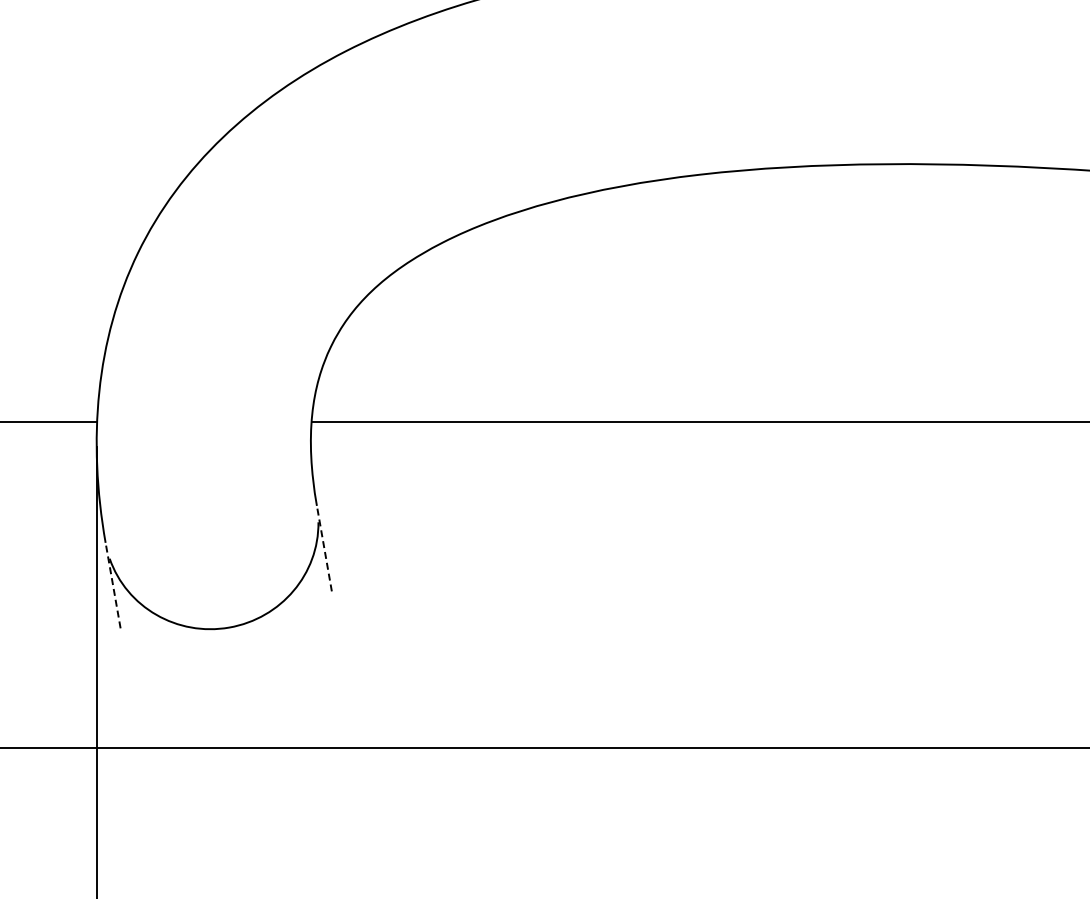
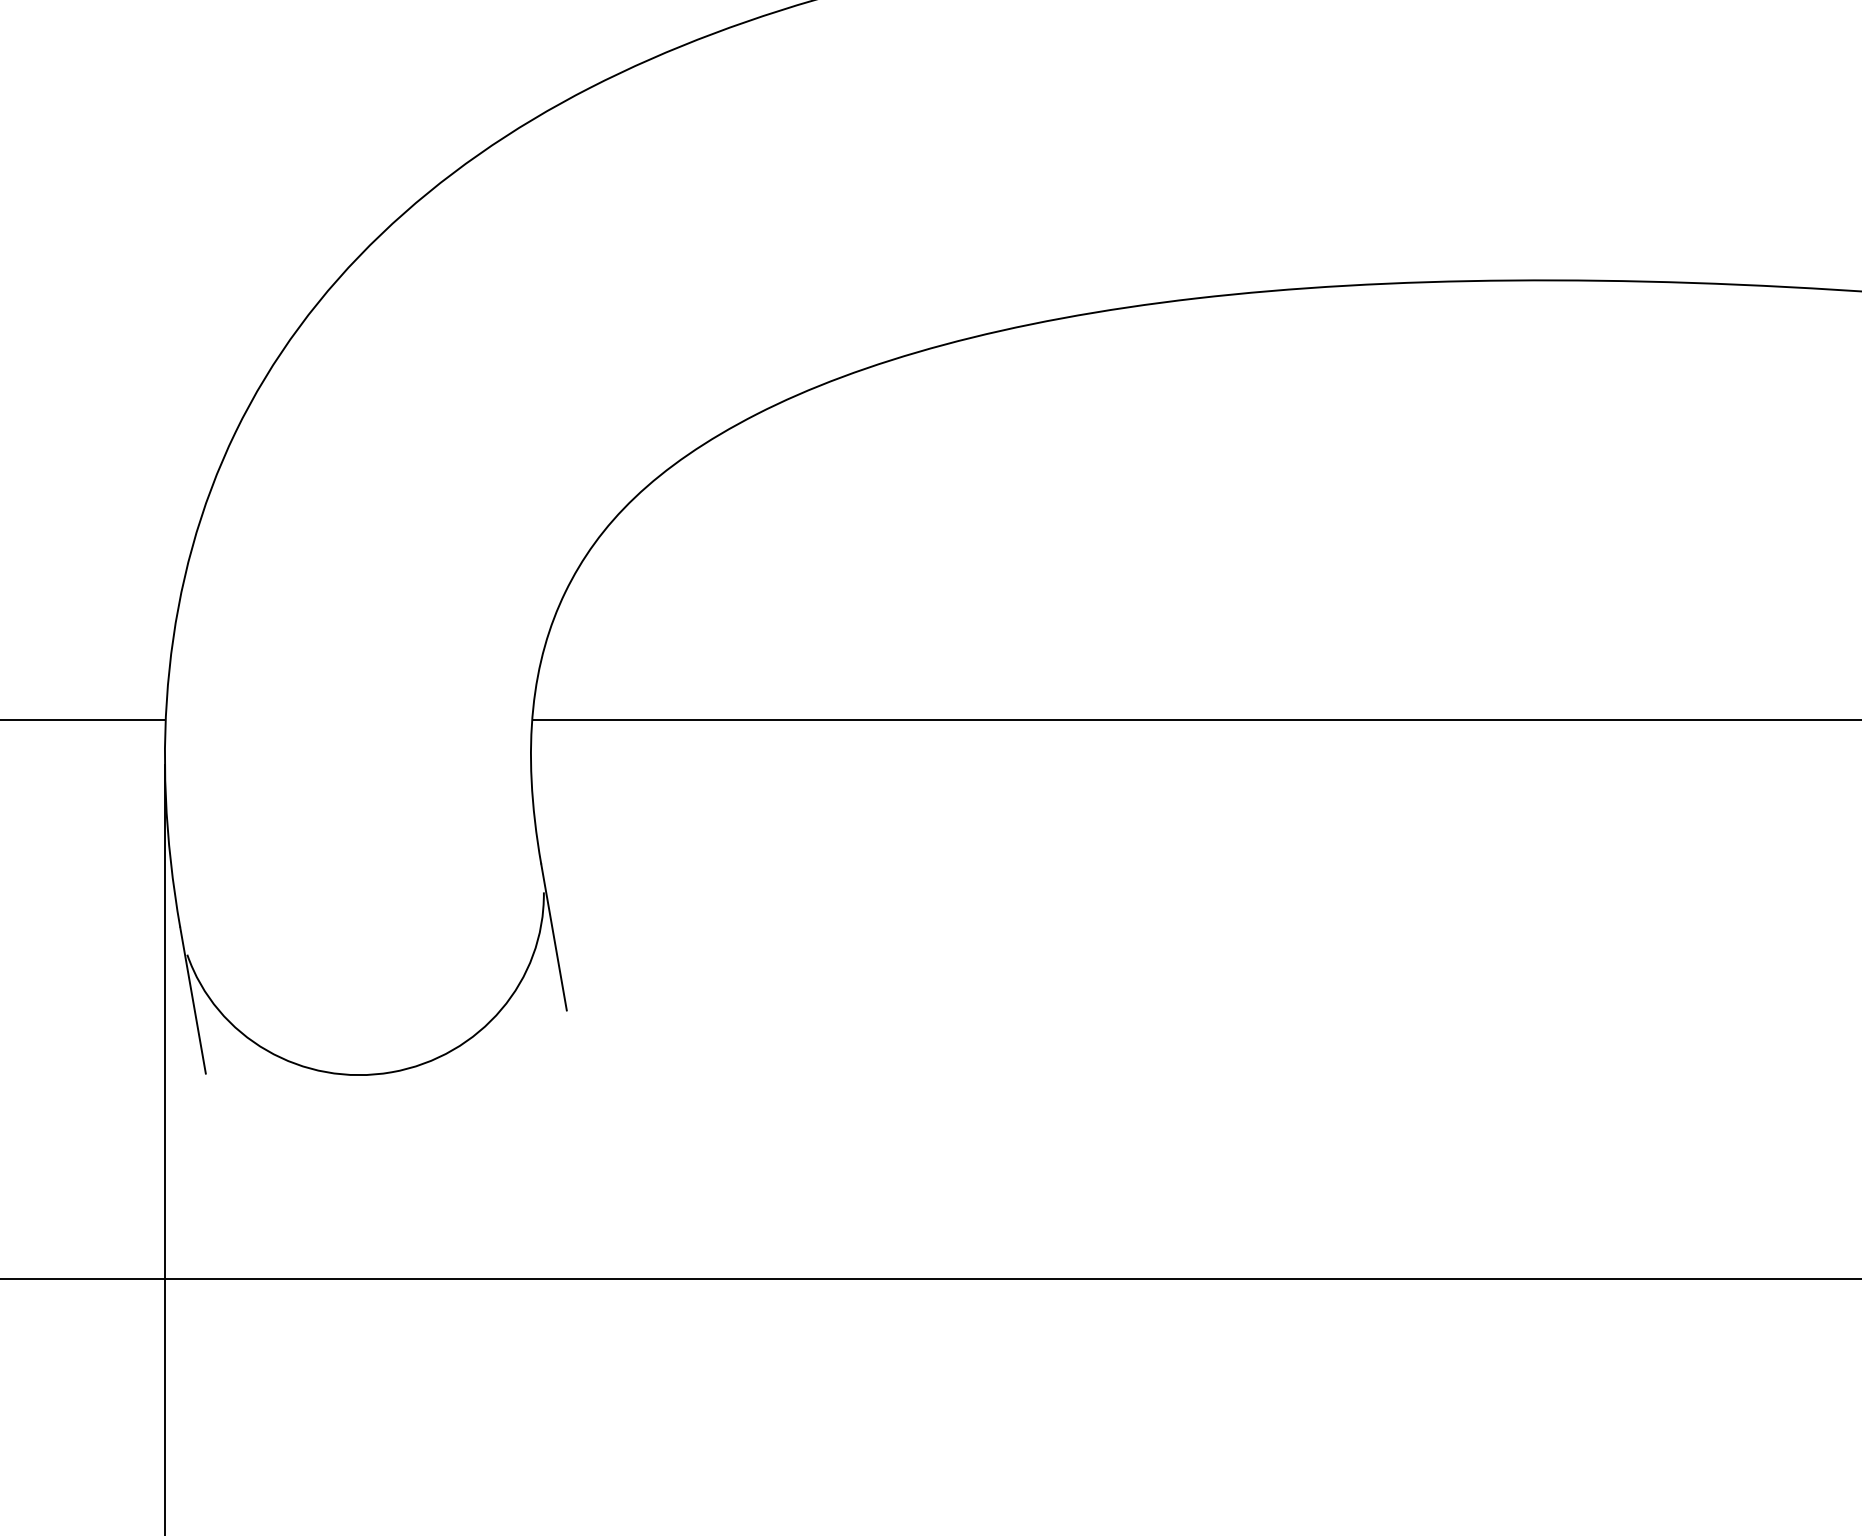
line: (324, 548) -> (554, 937), dashed -> solid
line: (113, 585) -> (193, 1000), dashed -> solid

